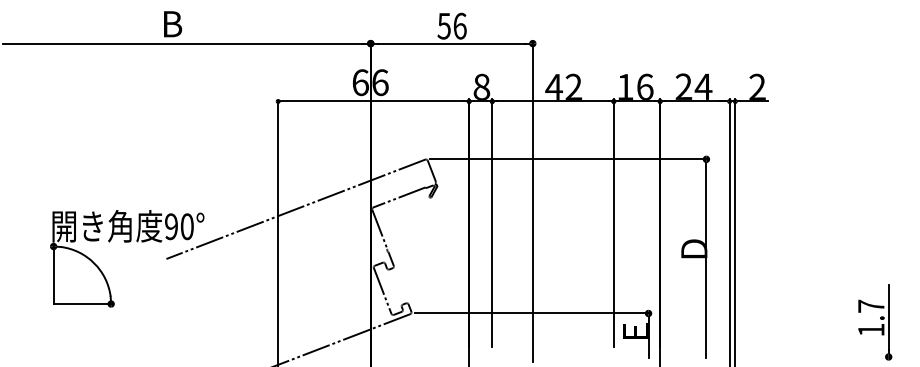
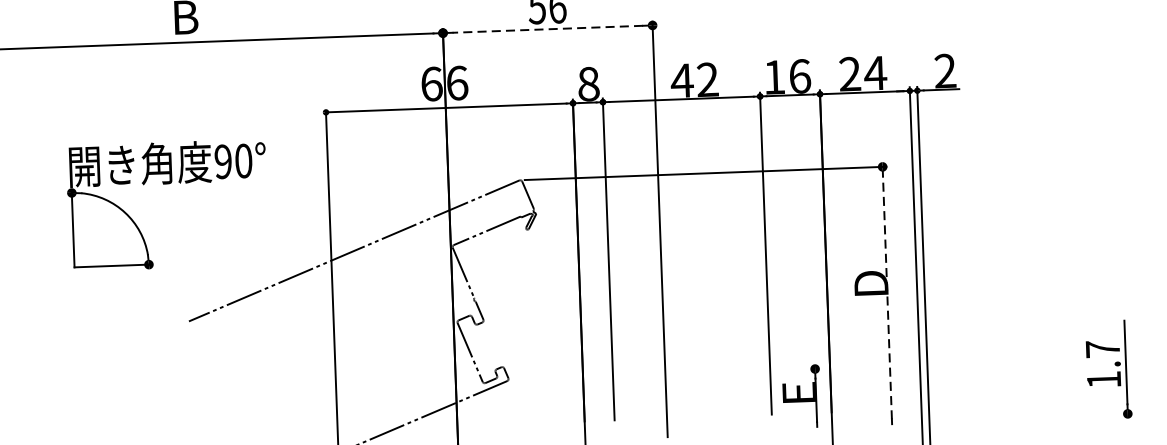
line: (451, 43) -> (547, 29), solid -> dashed
part: (127, 242) -> (167, 184), moved
line: (706, 260) -> (887, 297), solid -> dashed
line: (532, 313) -> (665, 374), removed

